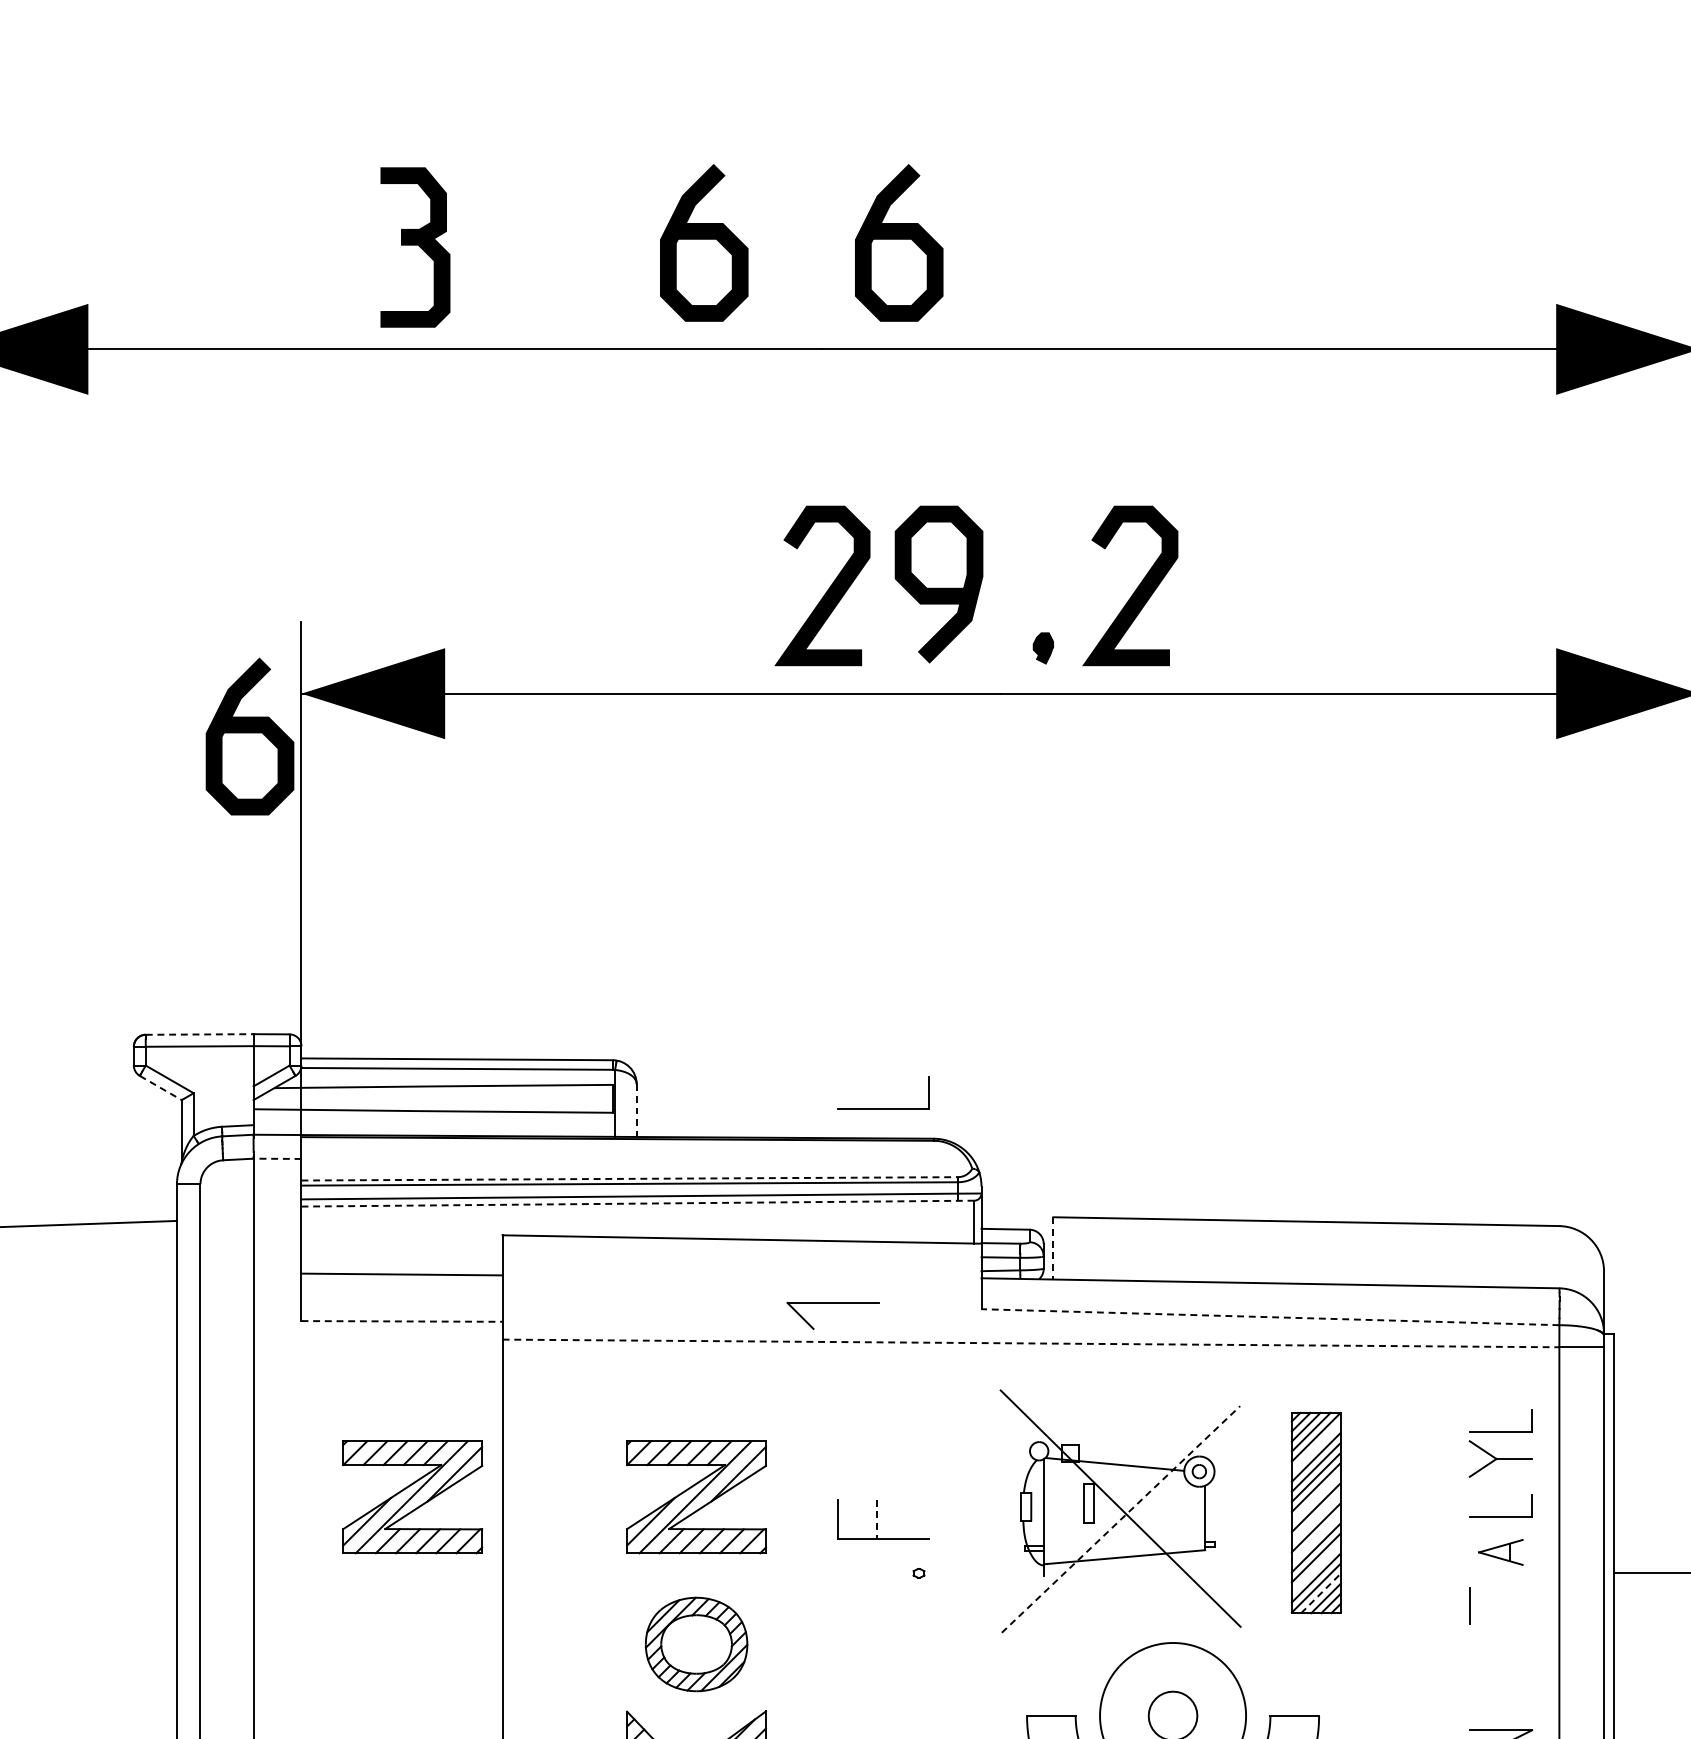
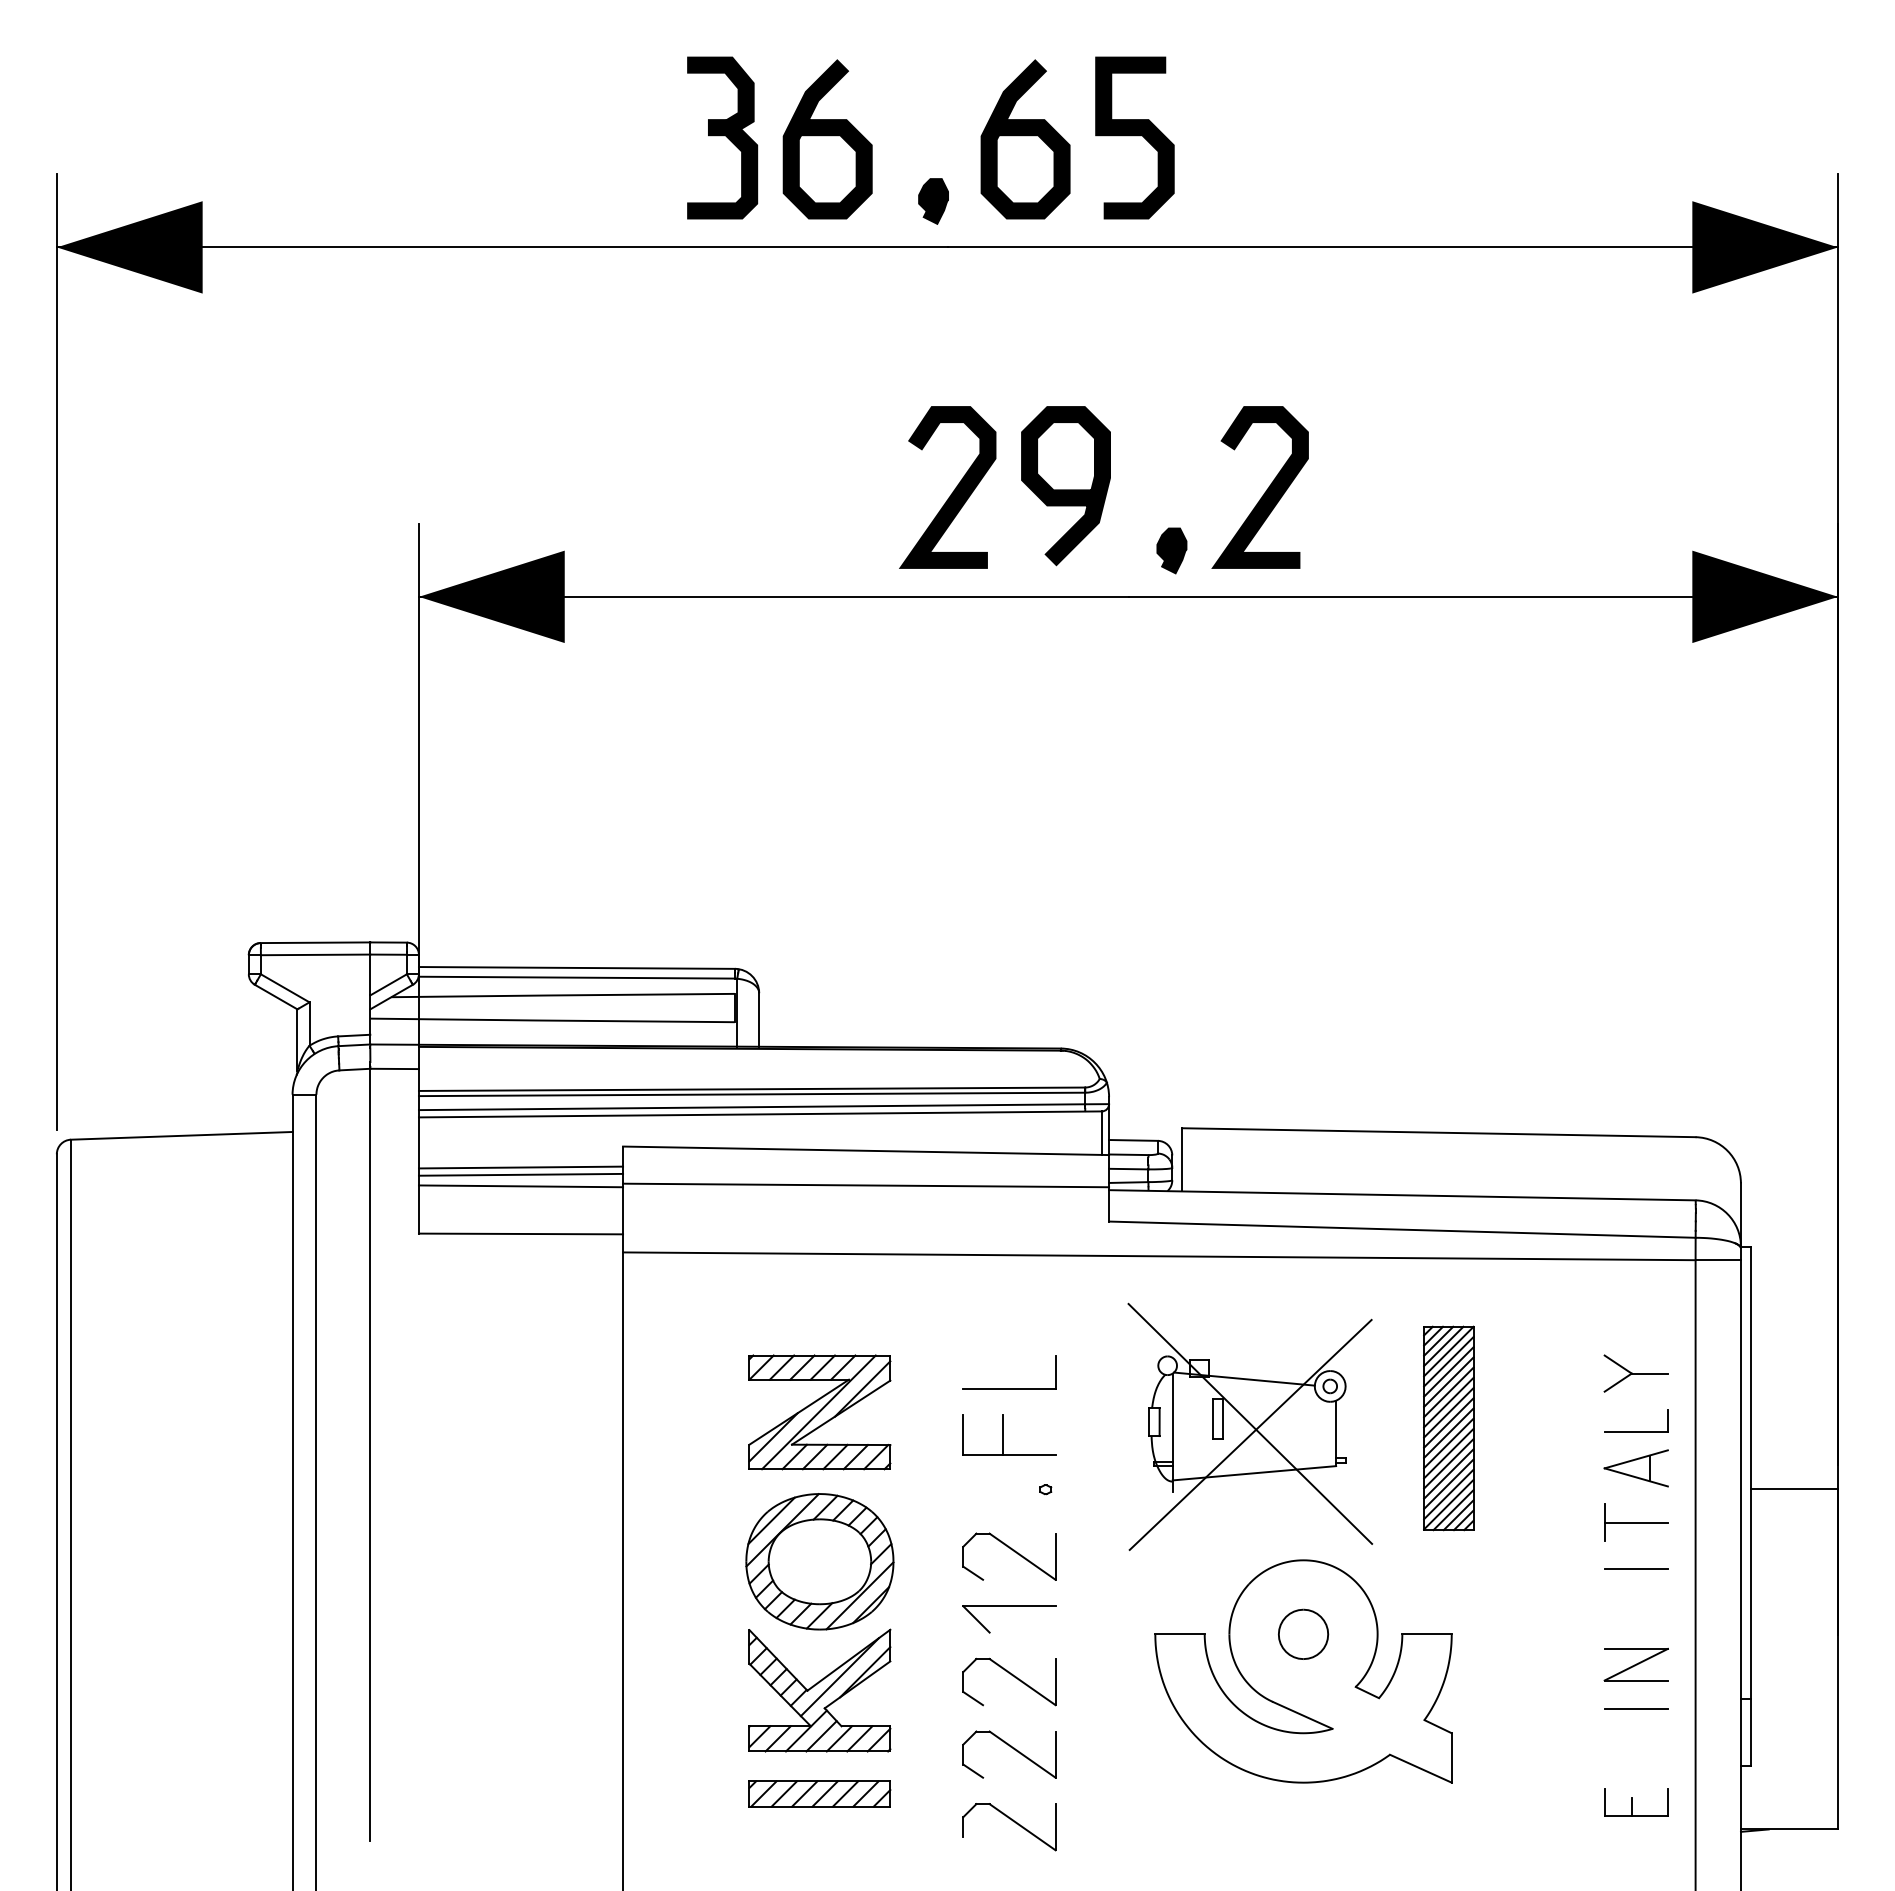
curve: (1006, 240) -> (1134, 136), added
part: (415, 246) -> (722, 137), moved
part: (808, 304) -> (933, 201), added
part: (1042, 648) -> (1171, 550), size x1.43
curve: (249, 733) -> (366, 637), removed
line: (199, 1034) -> (315, 942), dashed -> solid
line: (161, 1088) -> (276, 997), dashed -> solid
part: (883, 1109) -> (1009, 1388), moved
line: (637, 1110) -> (759, 1019), dashed -> solid
line: (277, 1158) -> (394, 1068), dashed -> solid
line: (630, 1179) -> (752, 1089), dashed -> solid
line: (638, 1203) -> (760, 1114), dashed -> solid
line: (1053, 1248) -> (1182, 1159), dashed -> solid
line: (401, 1255) -> (520, 1167), added
line: (401, 1262) -> (520, 1174), added
line: (742, 1273) -> (866, 1185), added
part: (833, 1303) -> (1009, 1606), moved
line: (1269, 1317) -> (1401, 1229), dashed -> solid
line: (402, 1320) -> (521, 1233), dashed -> solid
line: (1031, 1343) -> (1159, 1256), dashed -> solid
part: (1501, 1431) -> (1636, 1345), removed
line: (1315, 1447) -> (1448, 1361), added
part: (412, 1497) -> (531, 1412), removed
line: (1315, 1497) -> (1448, 1412), added
line: (1315, 1517) -> (1448, 1432), added
line: (876, 1519) -> (1002, 1434), dashed -> solid
line: (1120, 1519) -> (1250, 1434), dashed -> solid
line: (1315, 1537) -> (1448, 1453), added
part: (1500, 1552) -> (1635, 1468), size x1.43
line: (1315, 1568) -> (1448, 1484), added
line: (1320, 1592) -> (1453, 1509), dashed -> solid
line: (1500, 1605) -> (1635, 1522), added
part: (885, 1633) -> (1011, 1550), added
part: (696, 1644) -> (819, 1561), size x1.43
line: (1500, 1652) -> (1635, 1569), added

